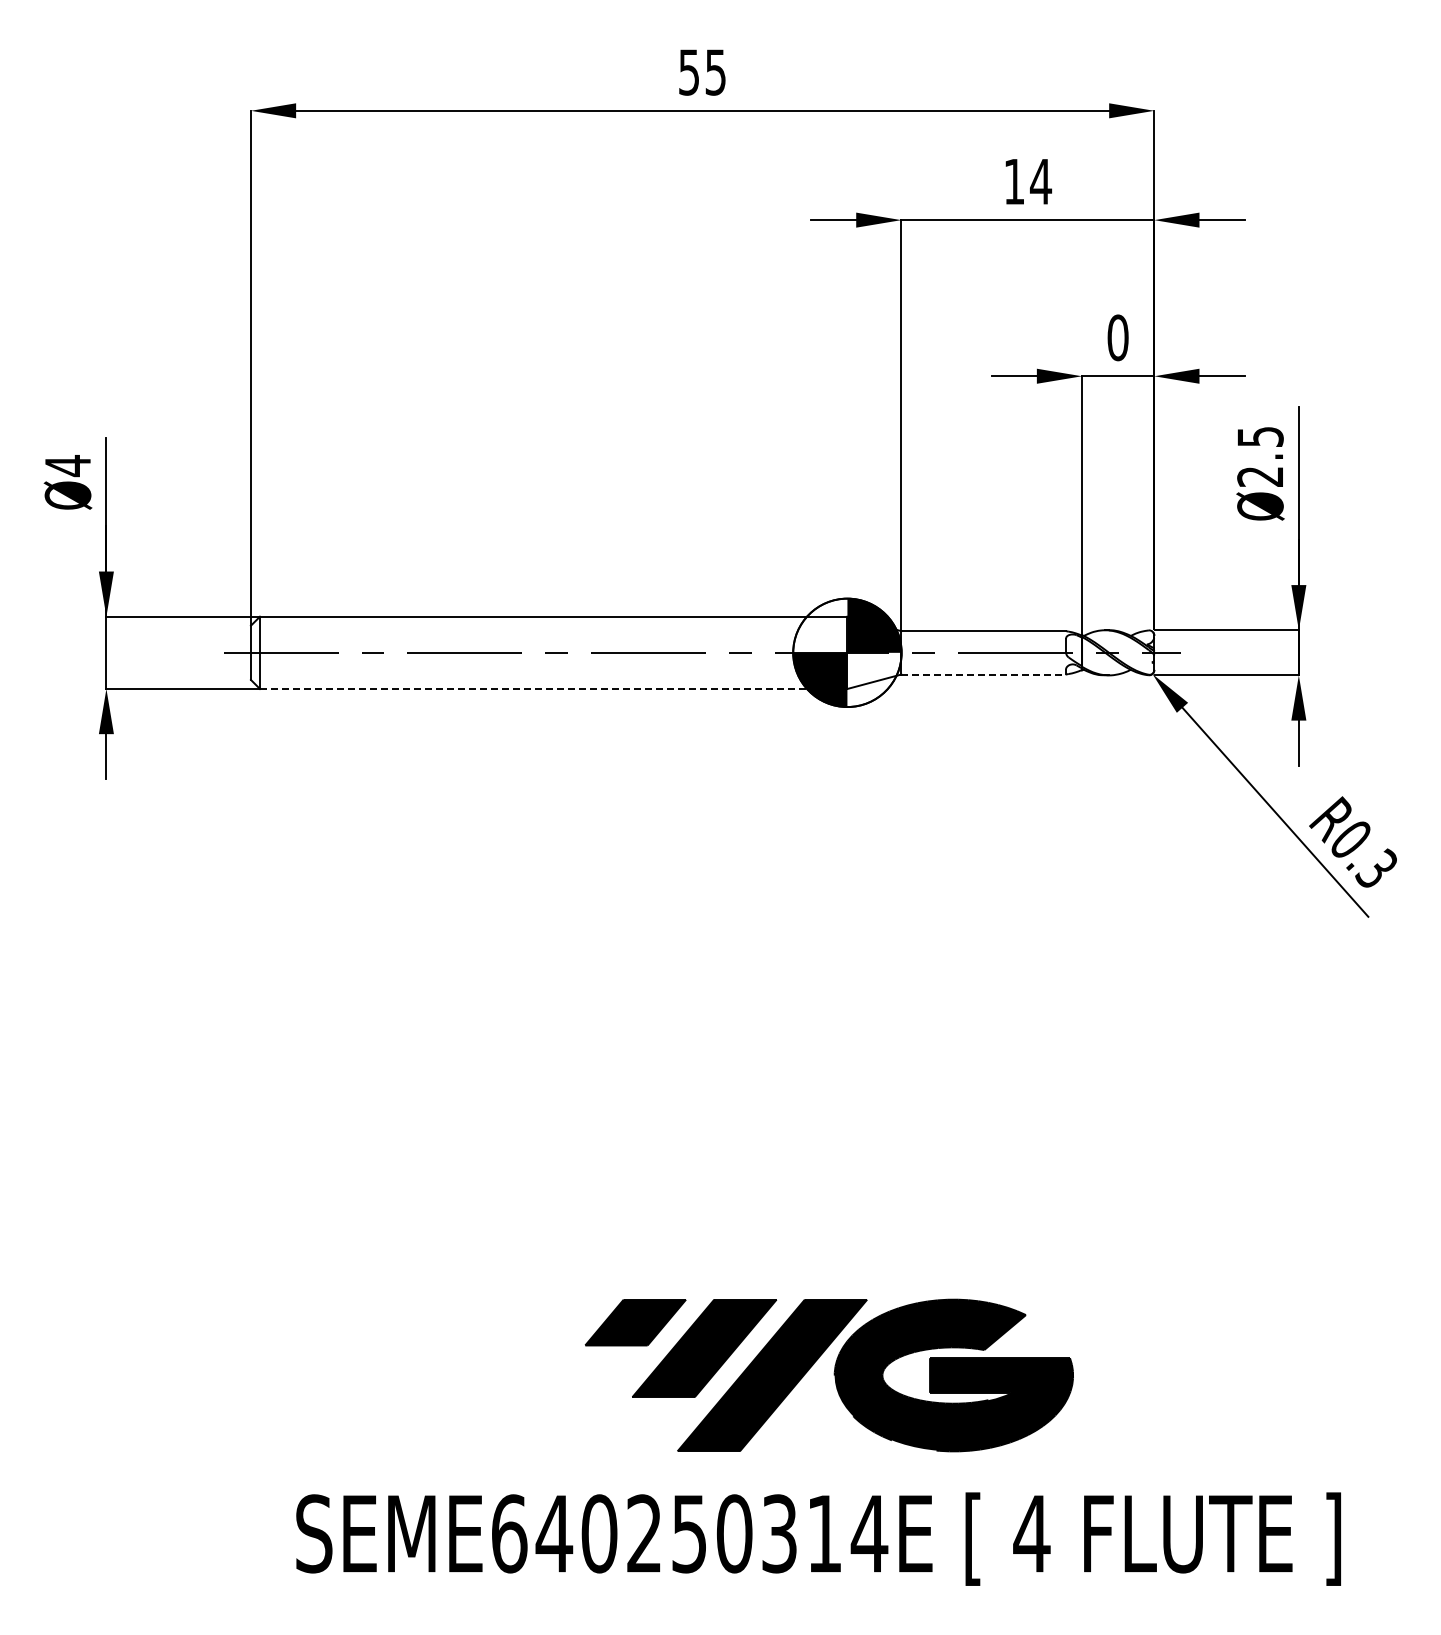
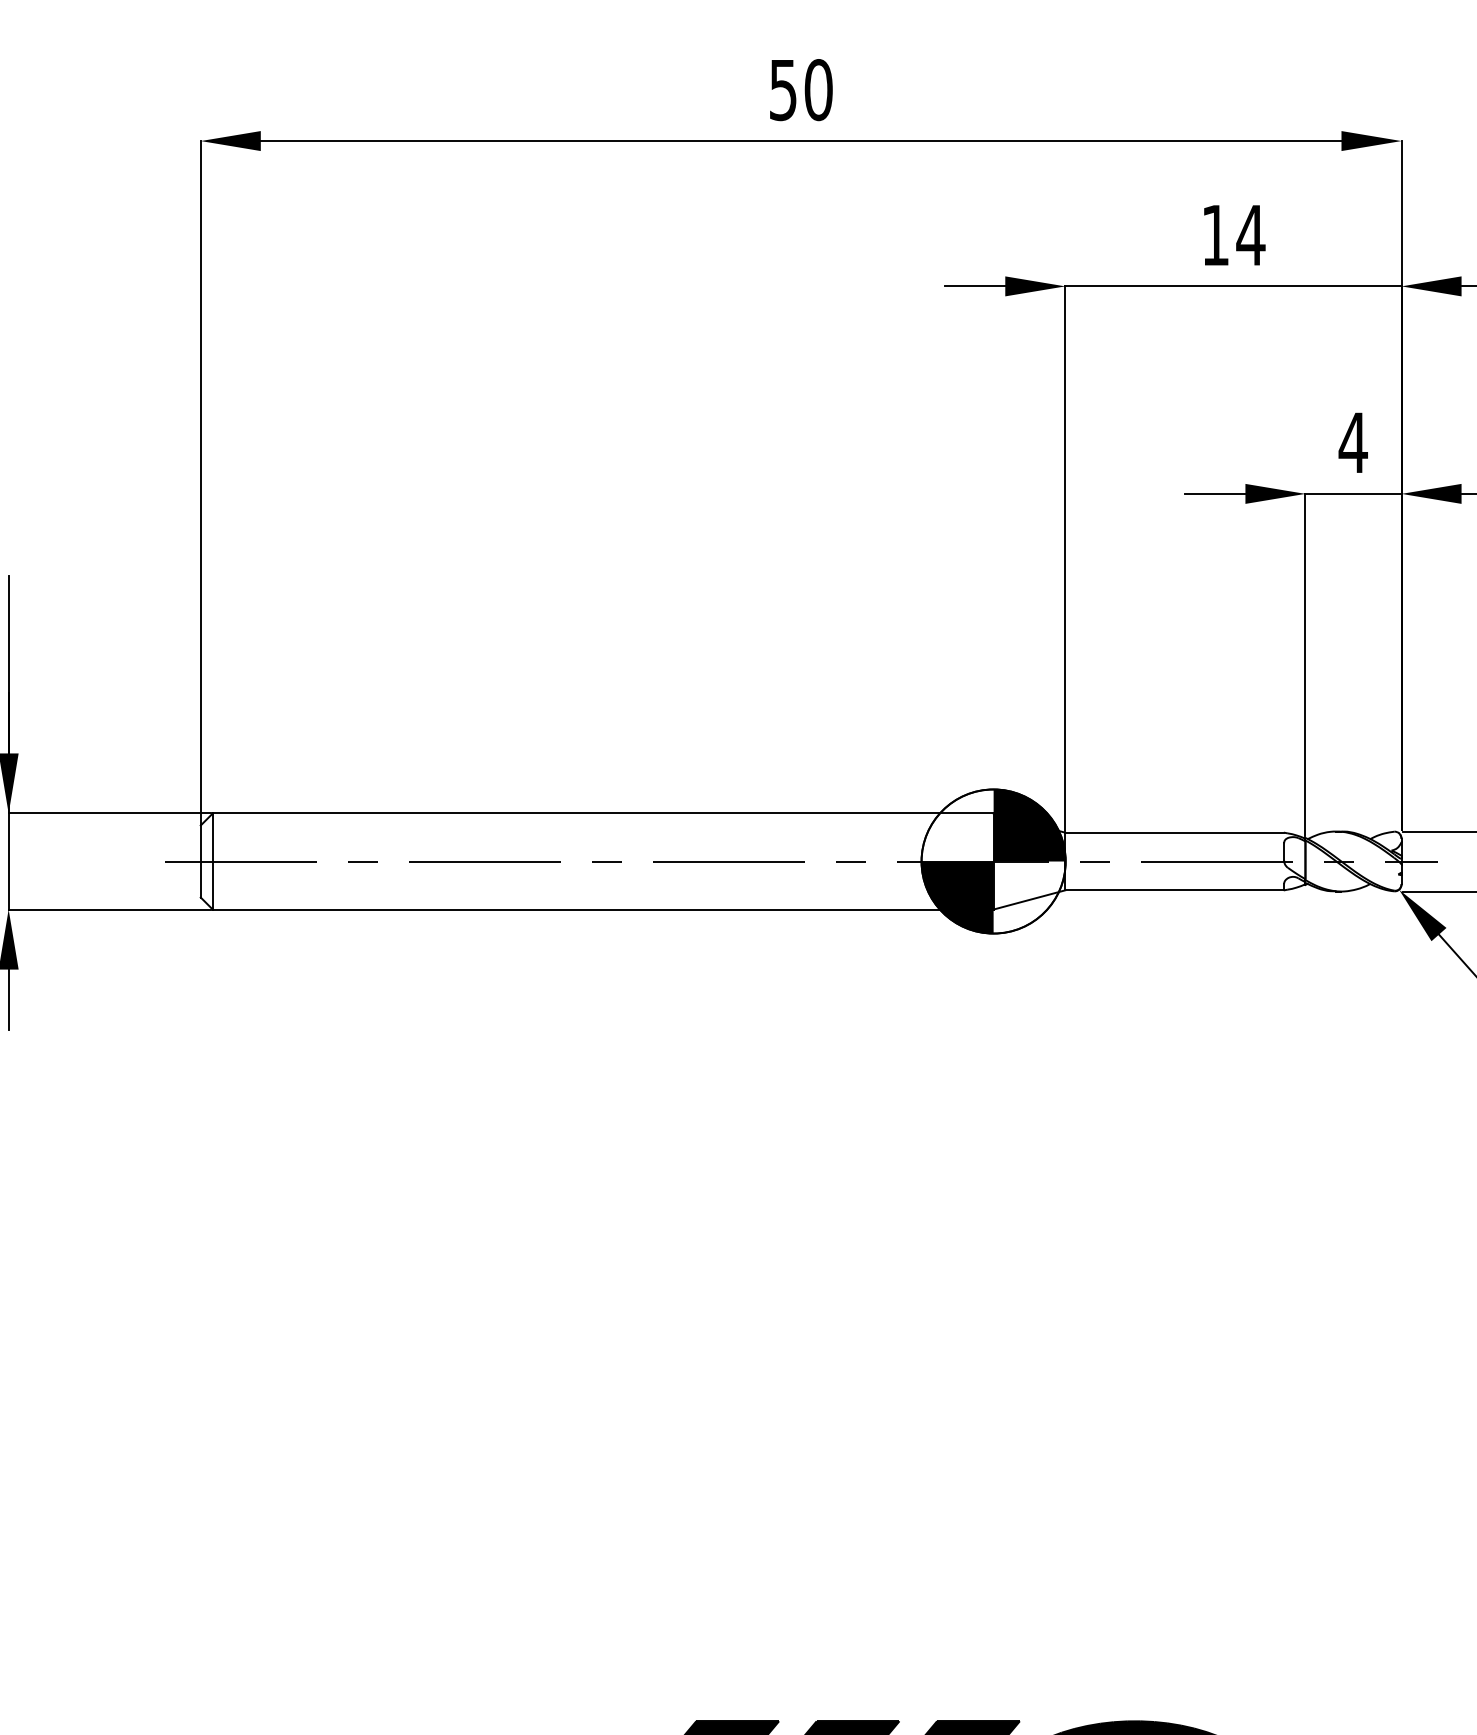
text: (715, 72) -> (818, 90), 55 -> 50
text: (1118, 337) -> (1353, 442), 0 -> 4
line: (984, 674) -> (1175, 890), dashed -> solid
line: (553, 688) -> (602, 908), dashed -> solid

